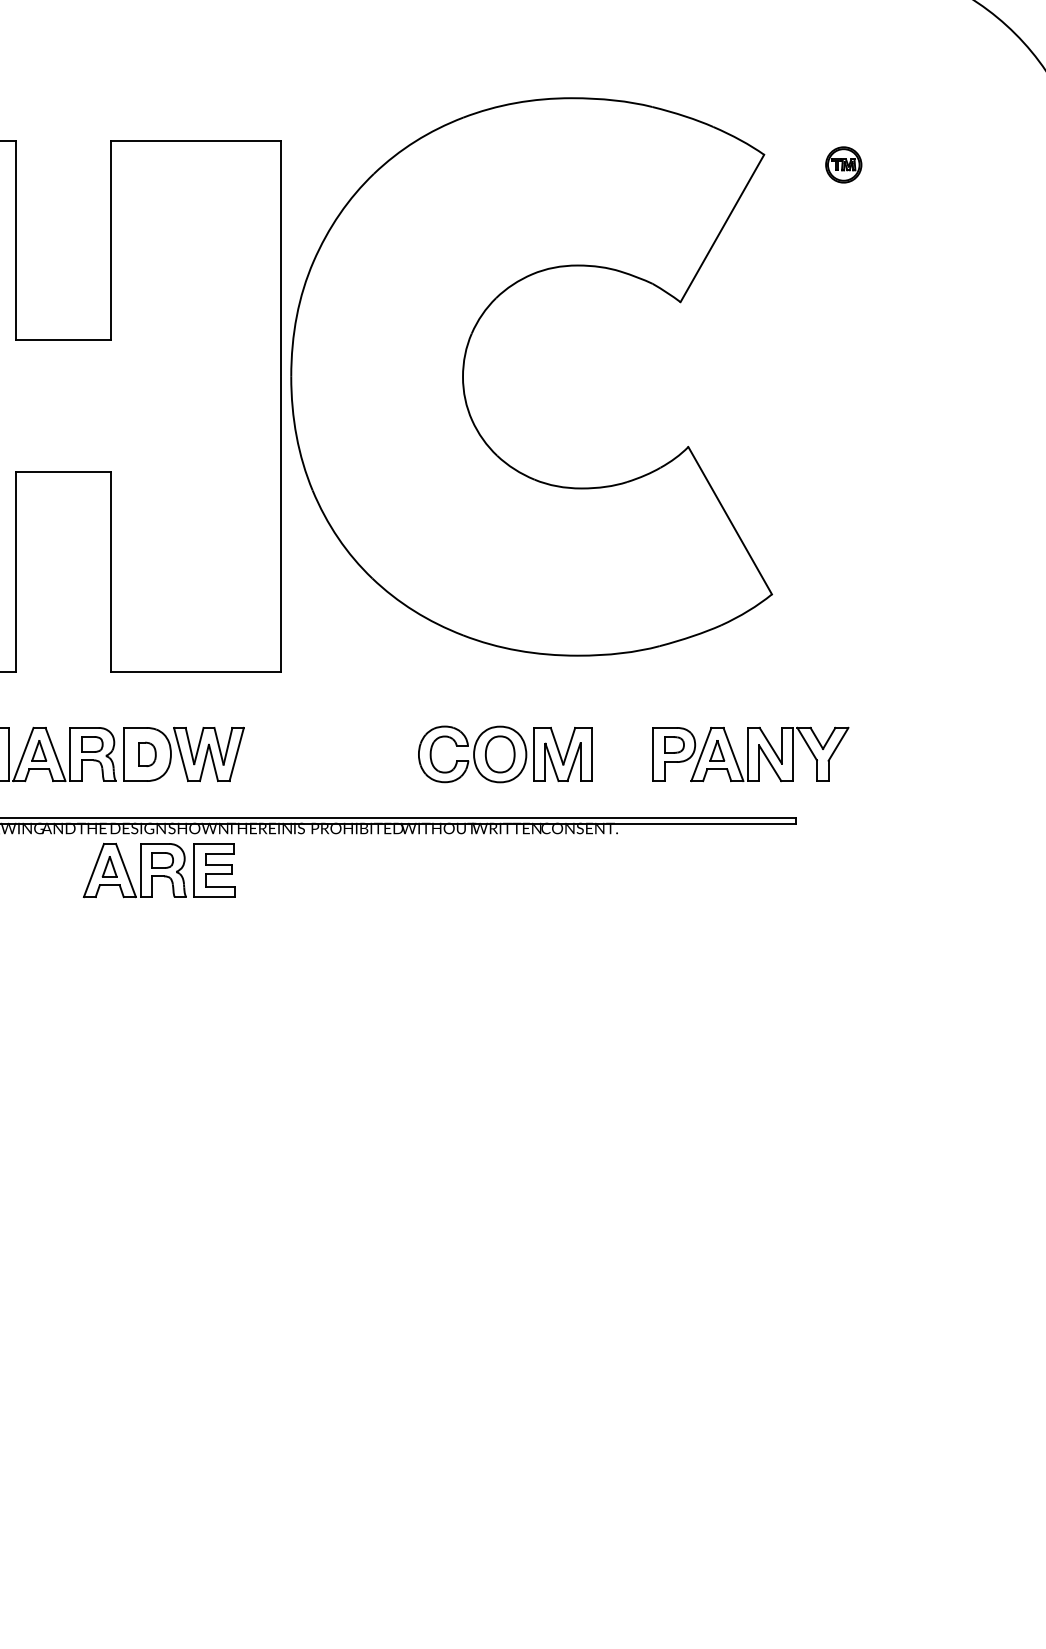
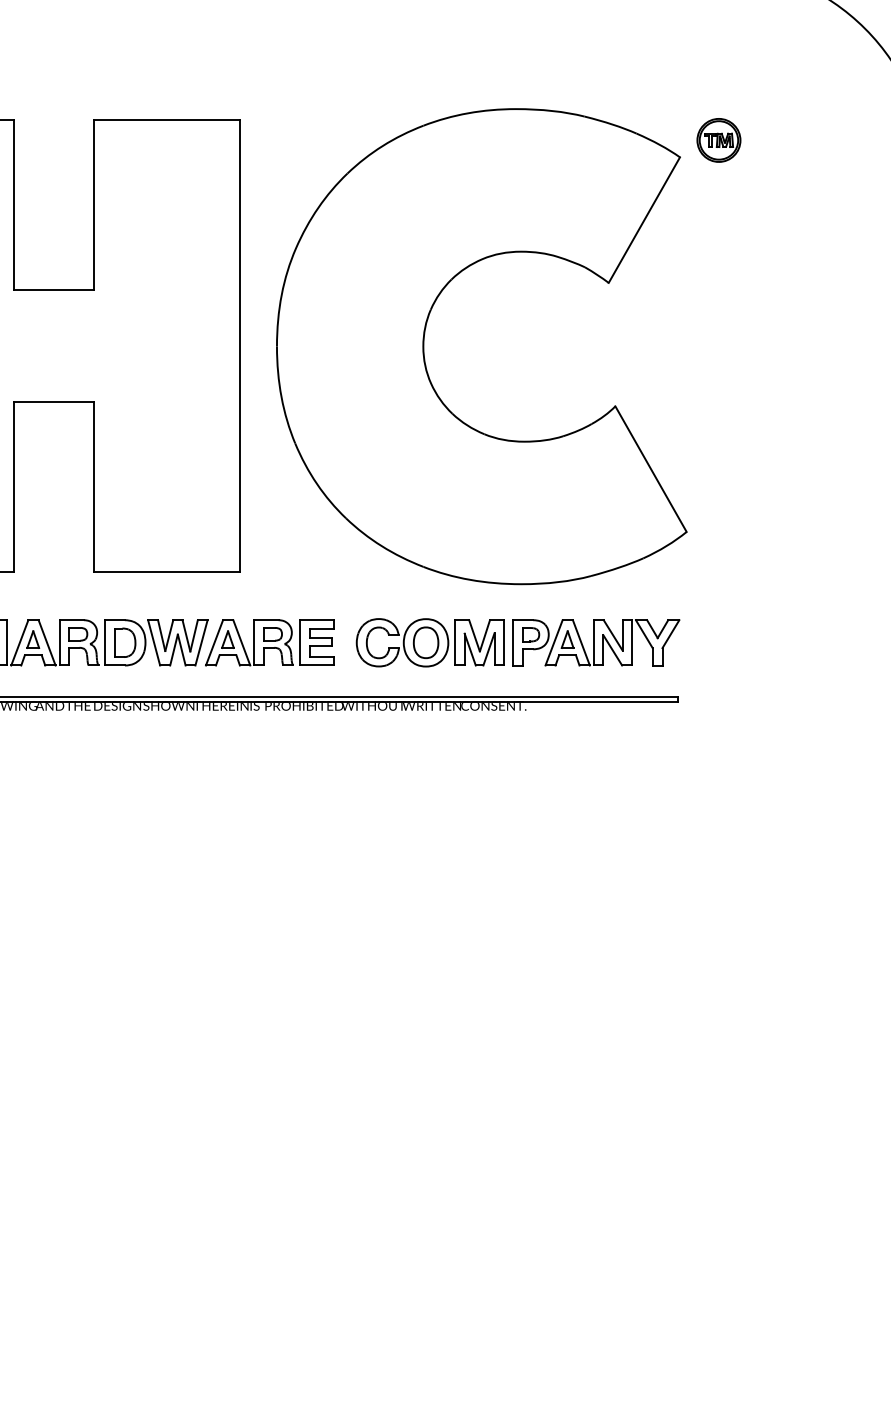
part: (843, 164) -> (718, 140), size x1.43
part: (464, 370) -> (424, 341), moved
part: (147, 754) -> (125, 642), size x1.43
part: (750, 754) -> (595, 642), moved
part: (158, 870) -> (269, 642), moved

